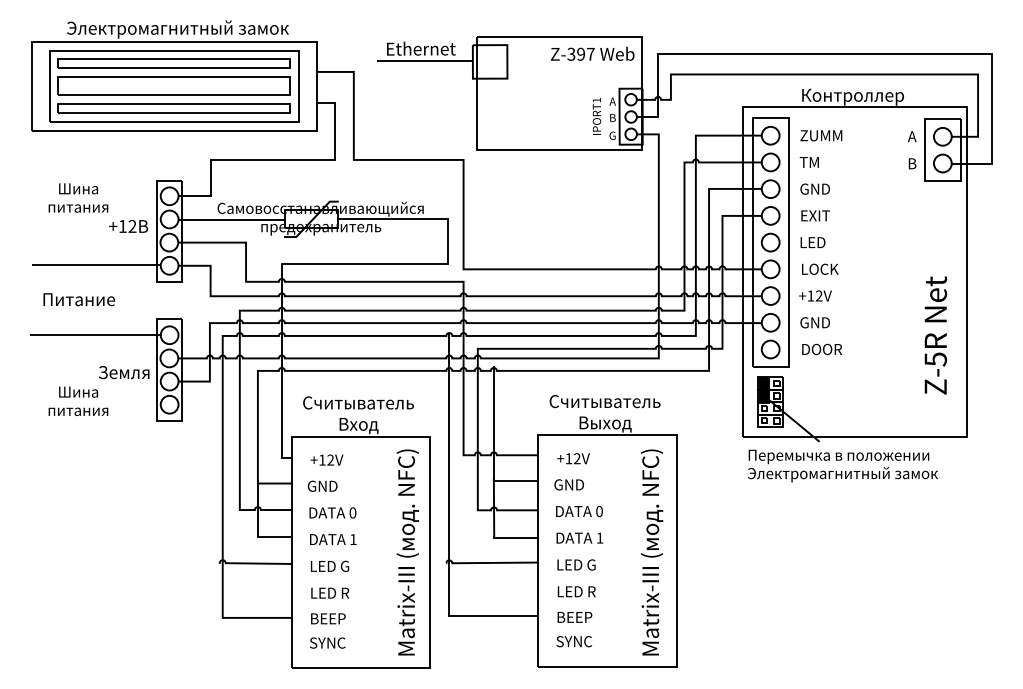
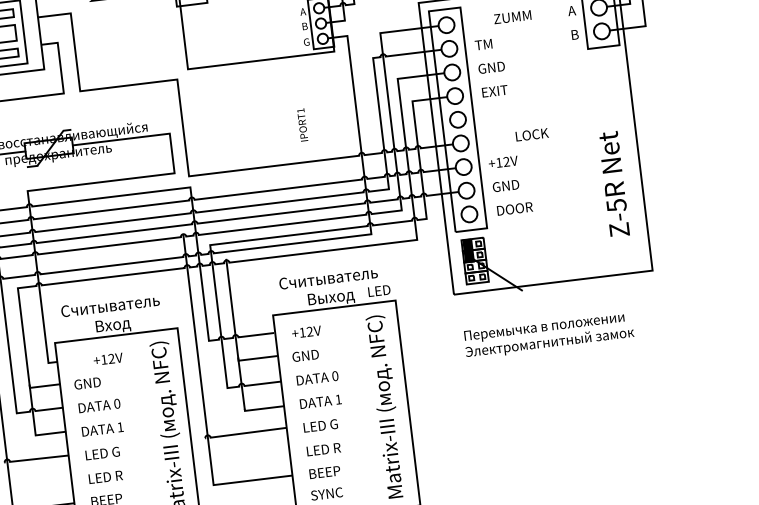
text: (596, 116) -> (302, 125), moved
text: (821, 135) -> (512, 16), moved
text: (812, 242) -> (378, 290), moved
text: (820, 268) -> (532, 134), moved
text: (326, 459) -> (107, 358), moved
text: (842, 465) -> (548, 335), moved

